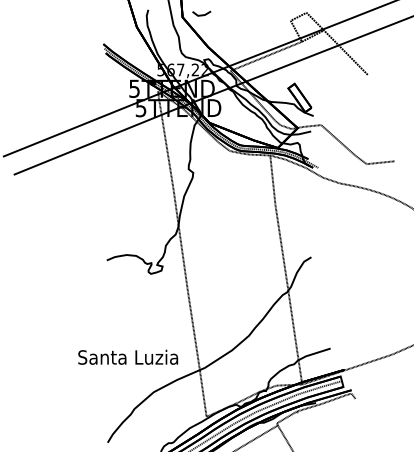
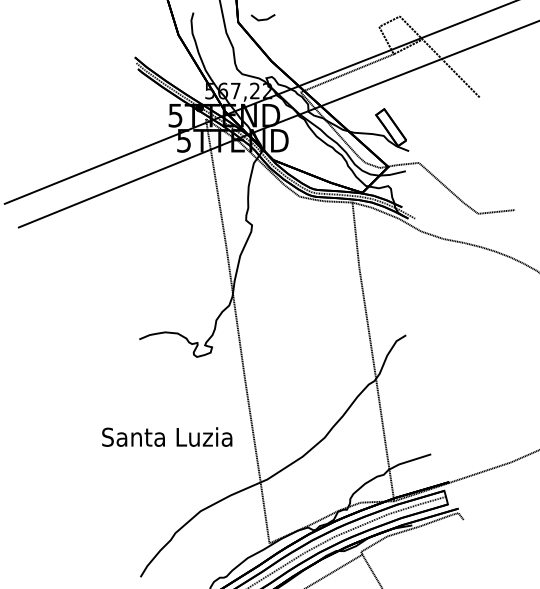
text: (128, 356) -> (167, 435), moved

